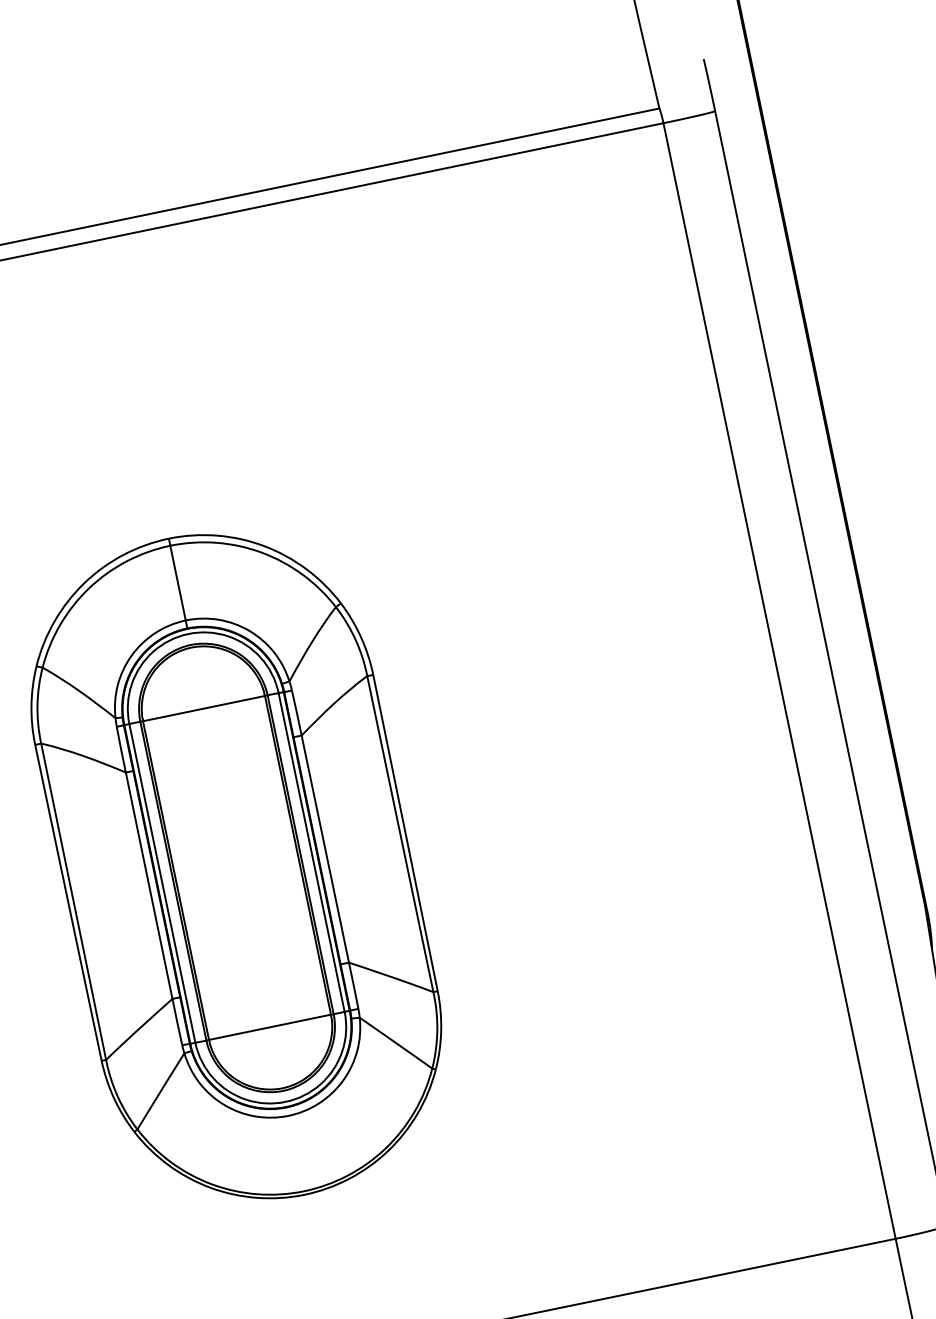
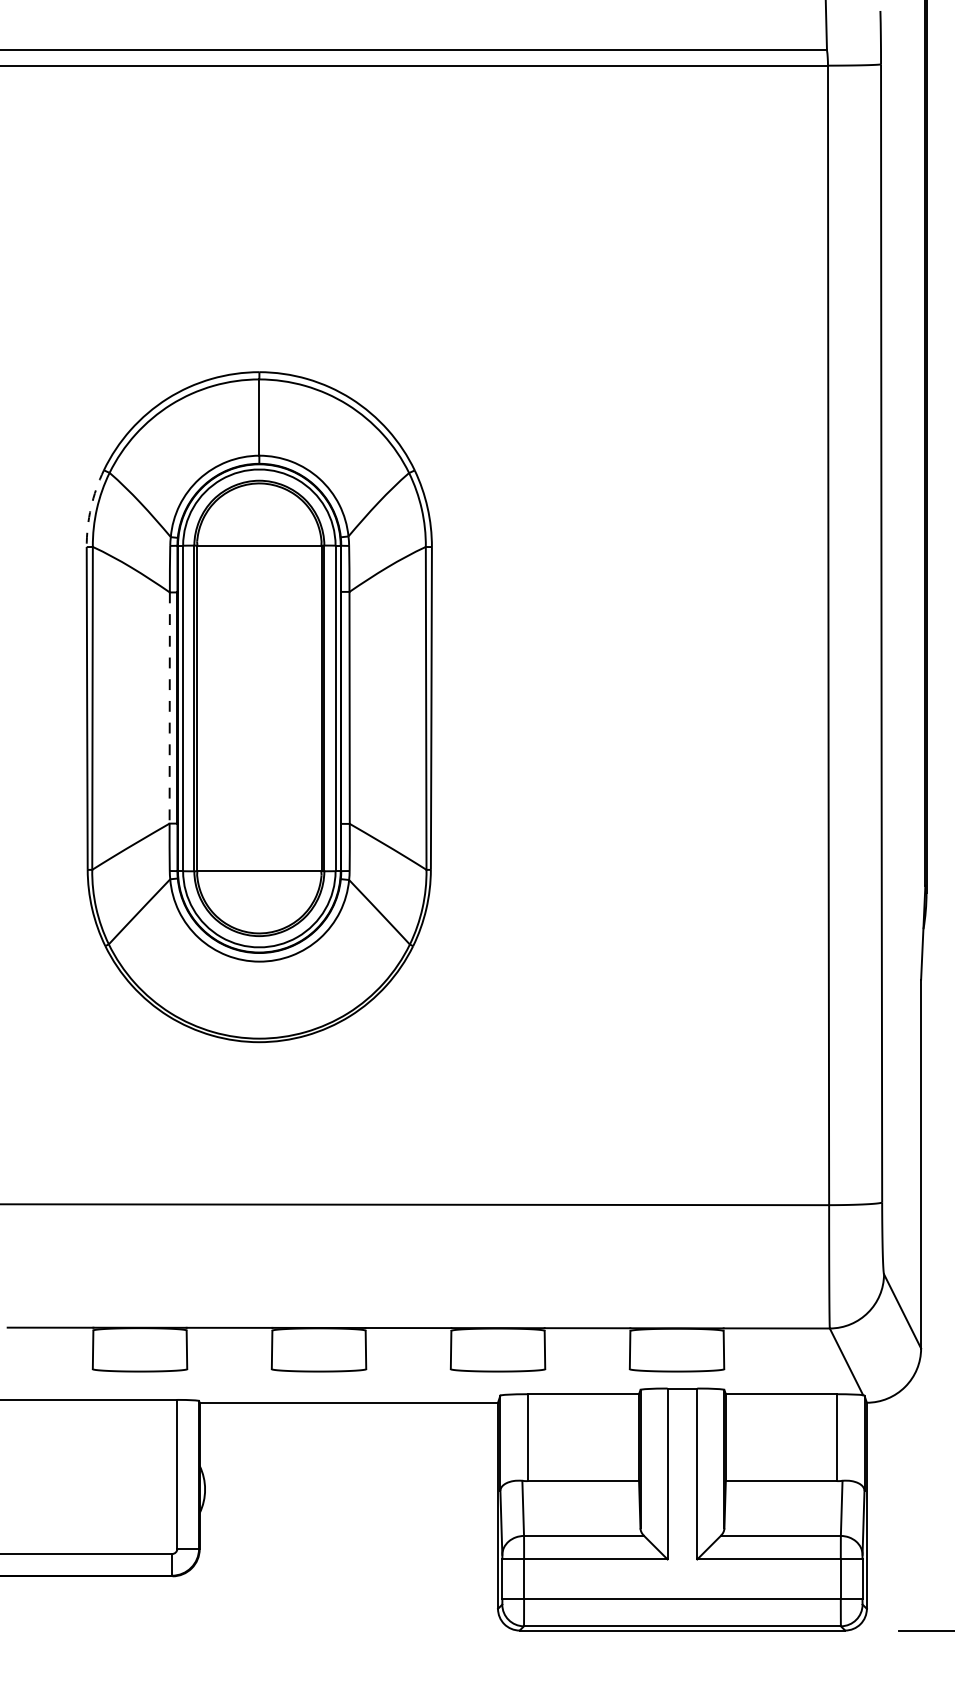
arc: (31, 705) -> (91, 507), solid -> dashed
line: (149, 886) -> (169, 708), solid -> dashed

